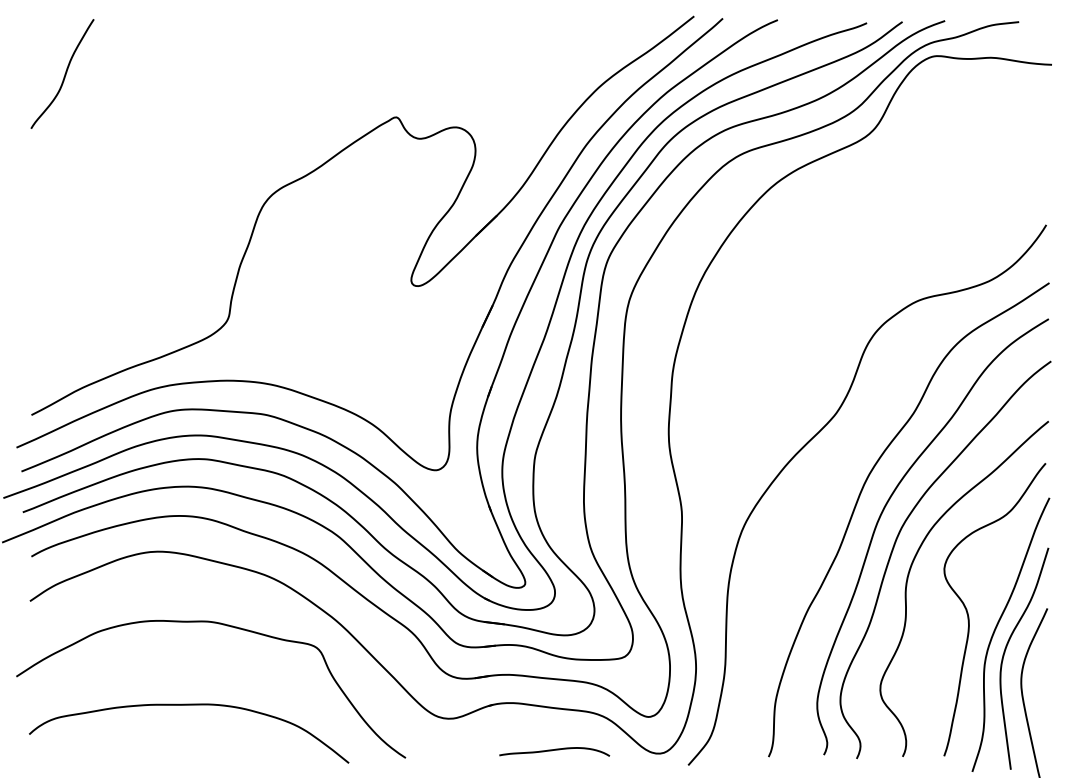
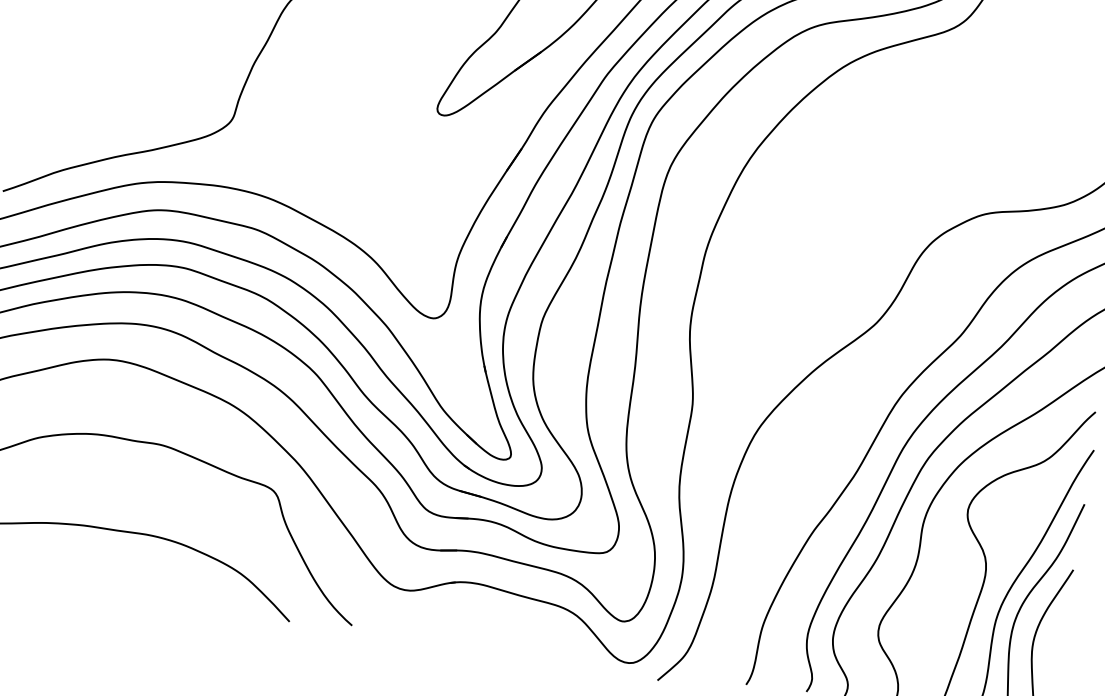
curve: (554, 750) -> (514, 642), removed

